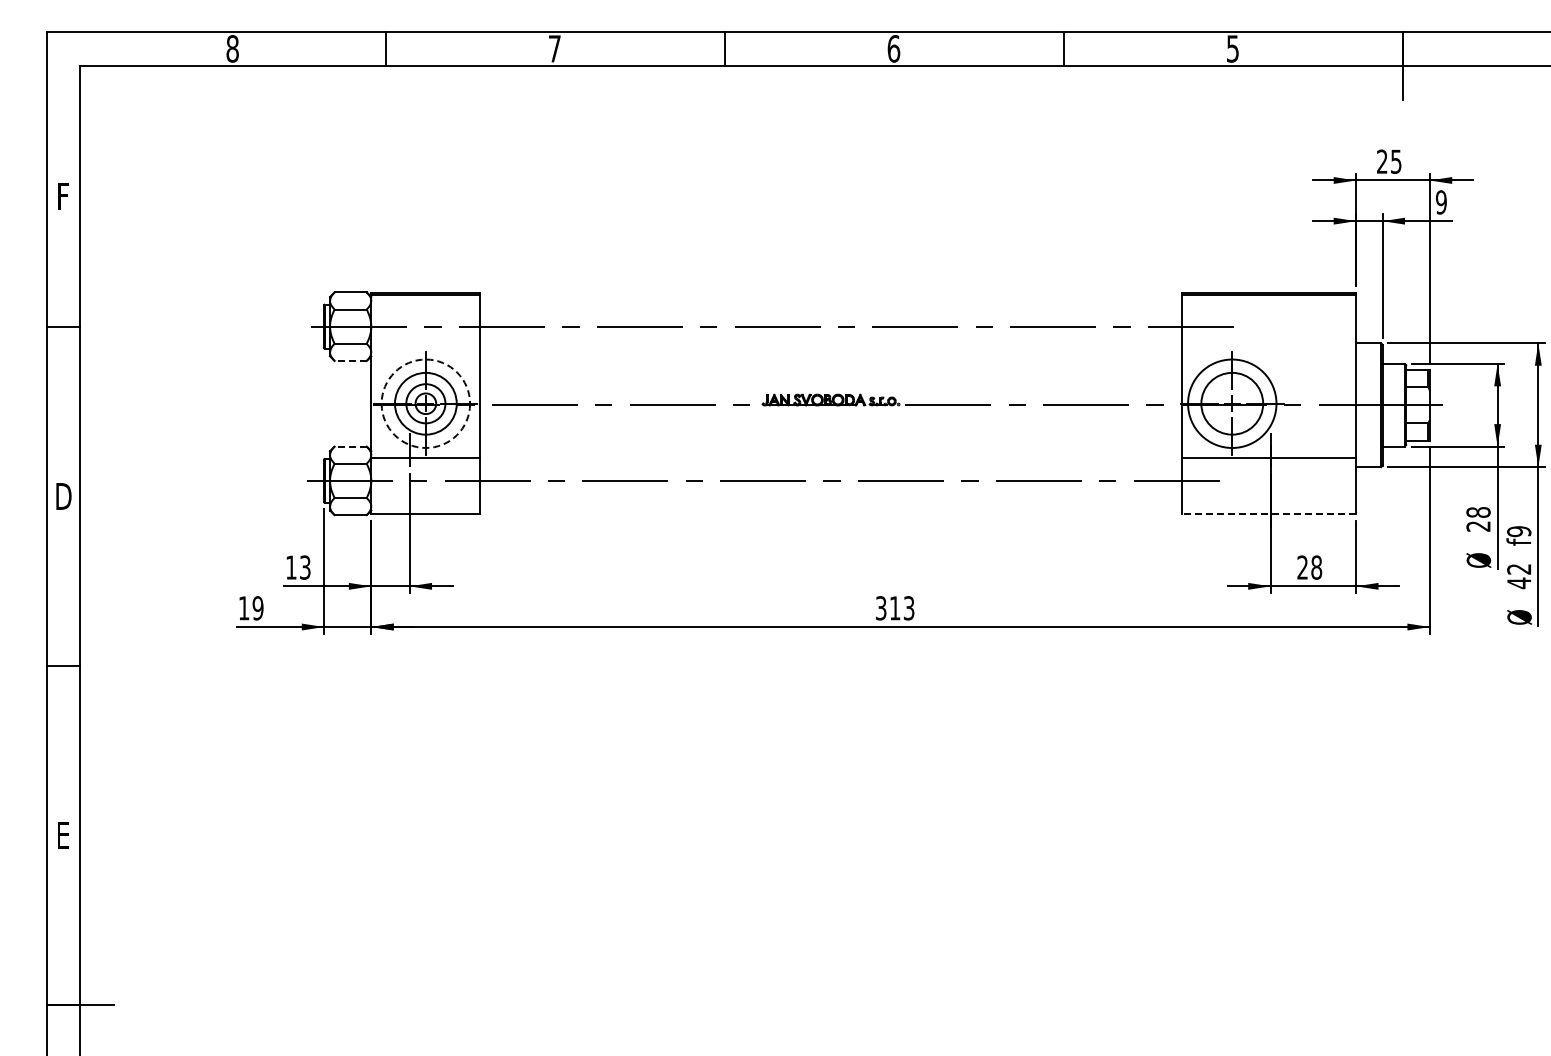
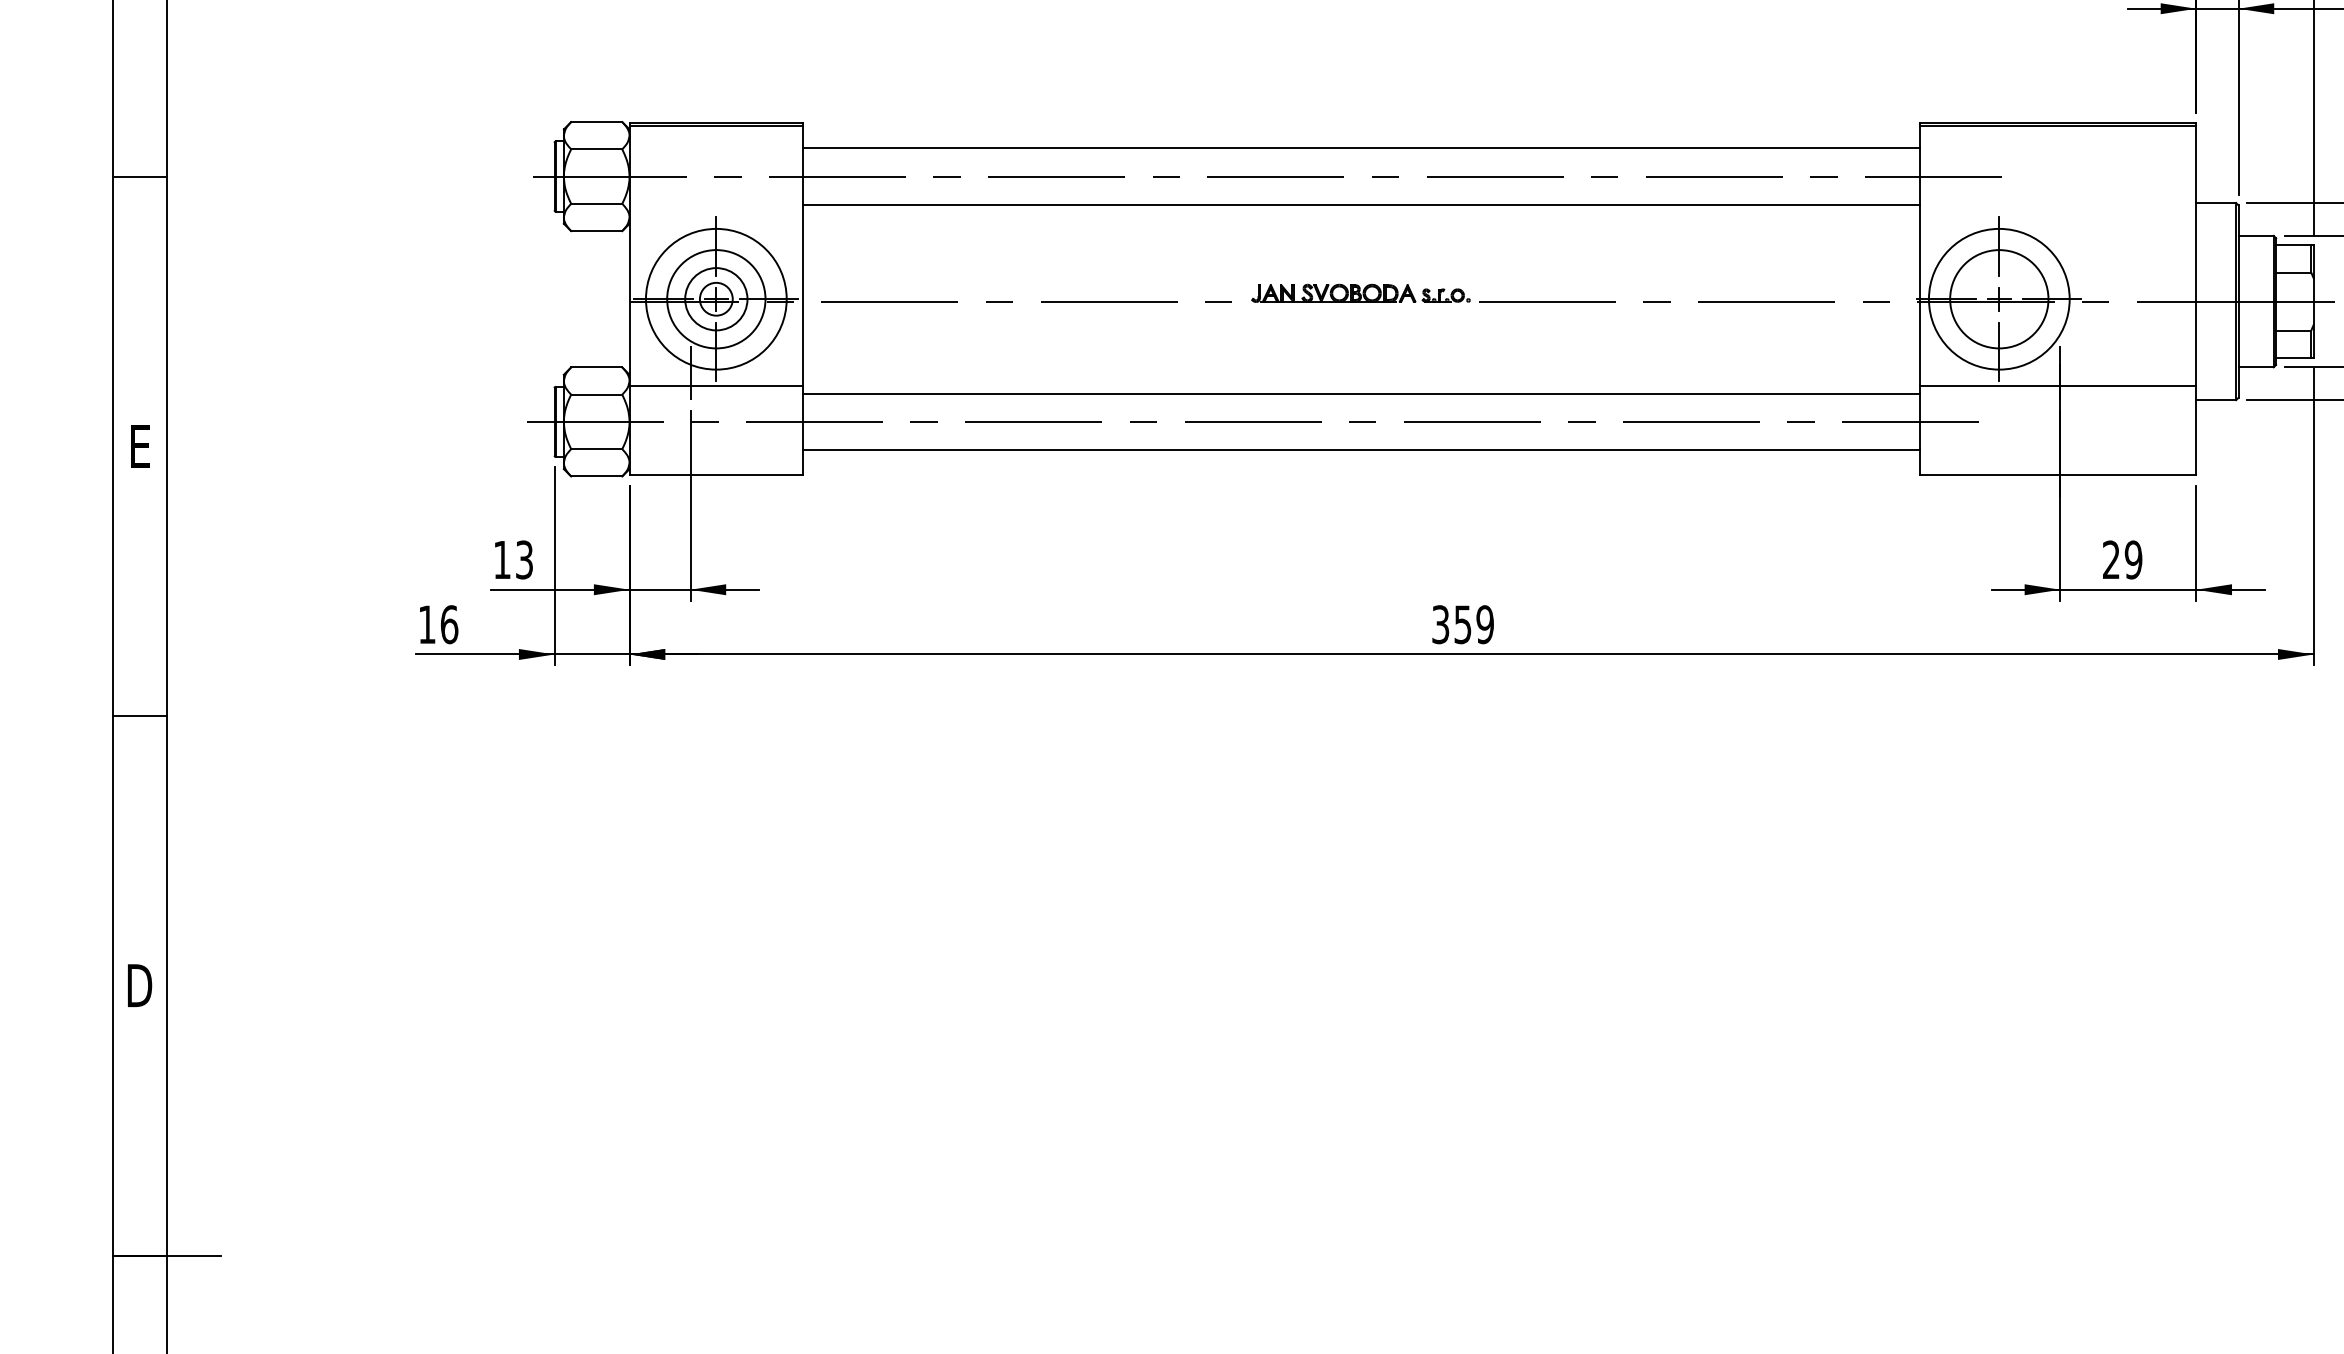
line: (831, 308) -> (1361, 147), added
line: (831, 344) -> (1361, 204), added
line: (350, 360) -> (596, 230), dashed -> solid
circle: (425, 403) -> (715, 298), dashed -> solid
line: (350, 446) -> (596, 367), dashed -> solid
line: (831, 463) -> (1361, 394), added
text: (63, 496) -> (139, 446), D -> E
line: (831, 498) -> (1361, 449), added
line: (1269, 514) -> (2058, 475), dashed -> solid
text: (1316, 567) -> (2133, 559), 28 -> 29
text: (257, 608) -> (448, 624), 19 -> 16
text: (902, 608) -> (1474, 624), 313 -> 359
text: (63, 834) -> (139, 984), E -> D

